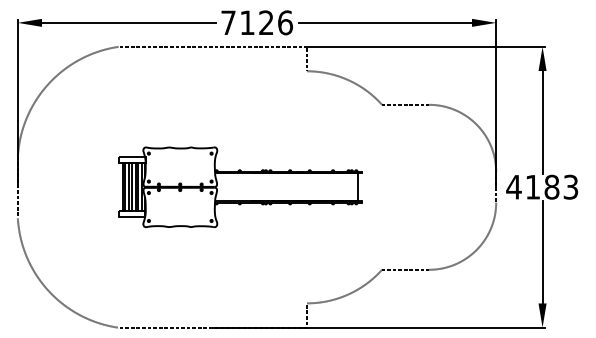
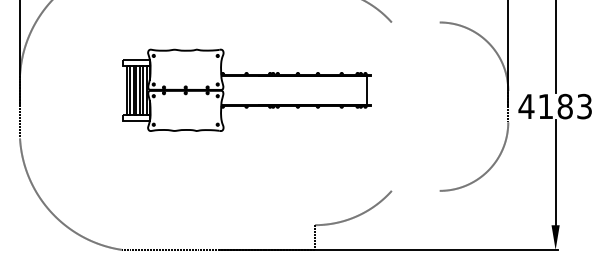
line: (405, 104) -> (415, 22), removed
part: (240, 187) -> (247, 90), moved
line: (405, 269) -> (415, 190), removed

